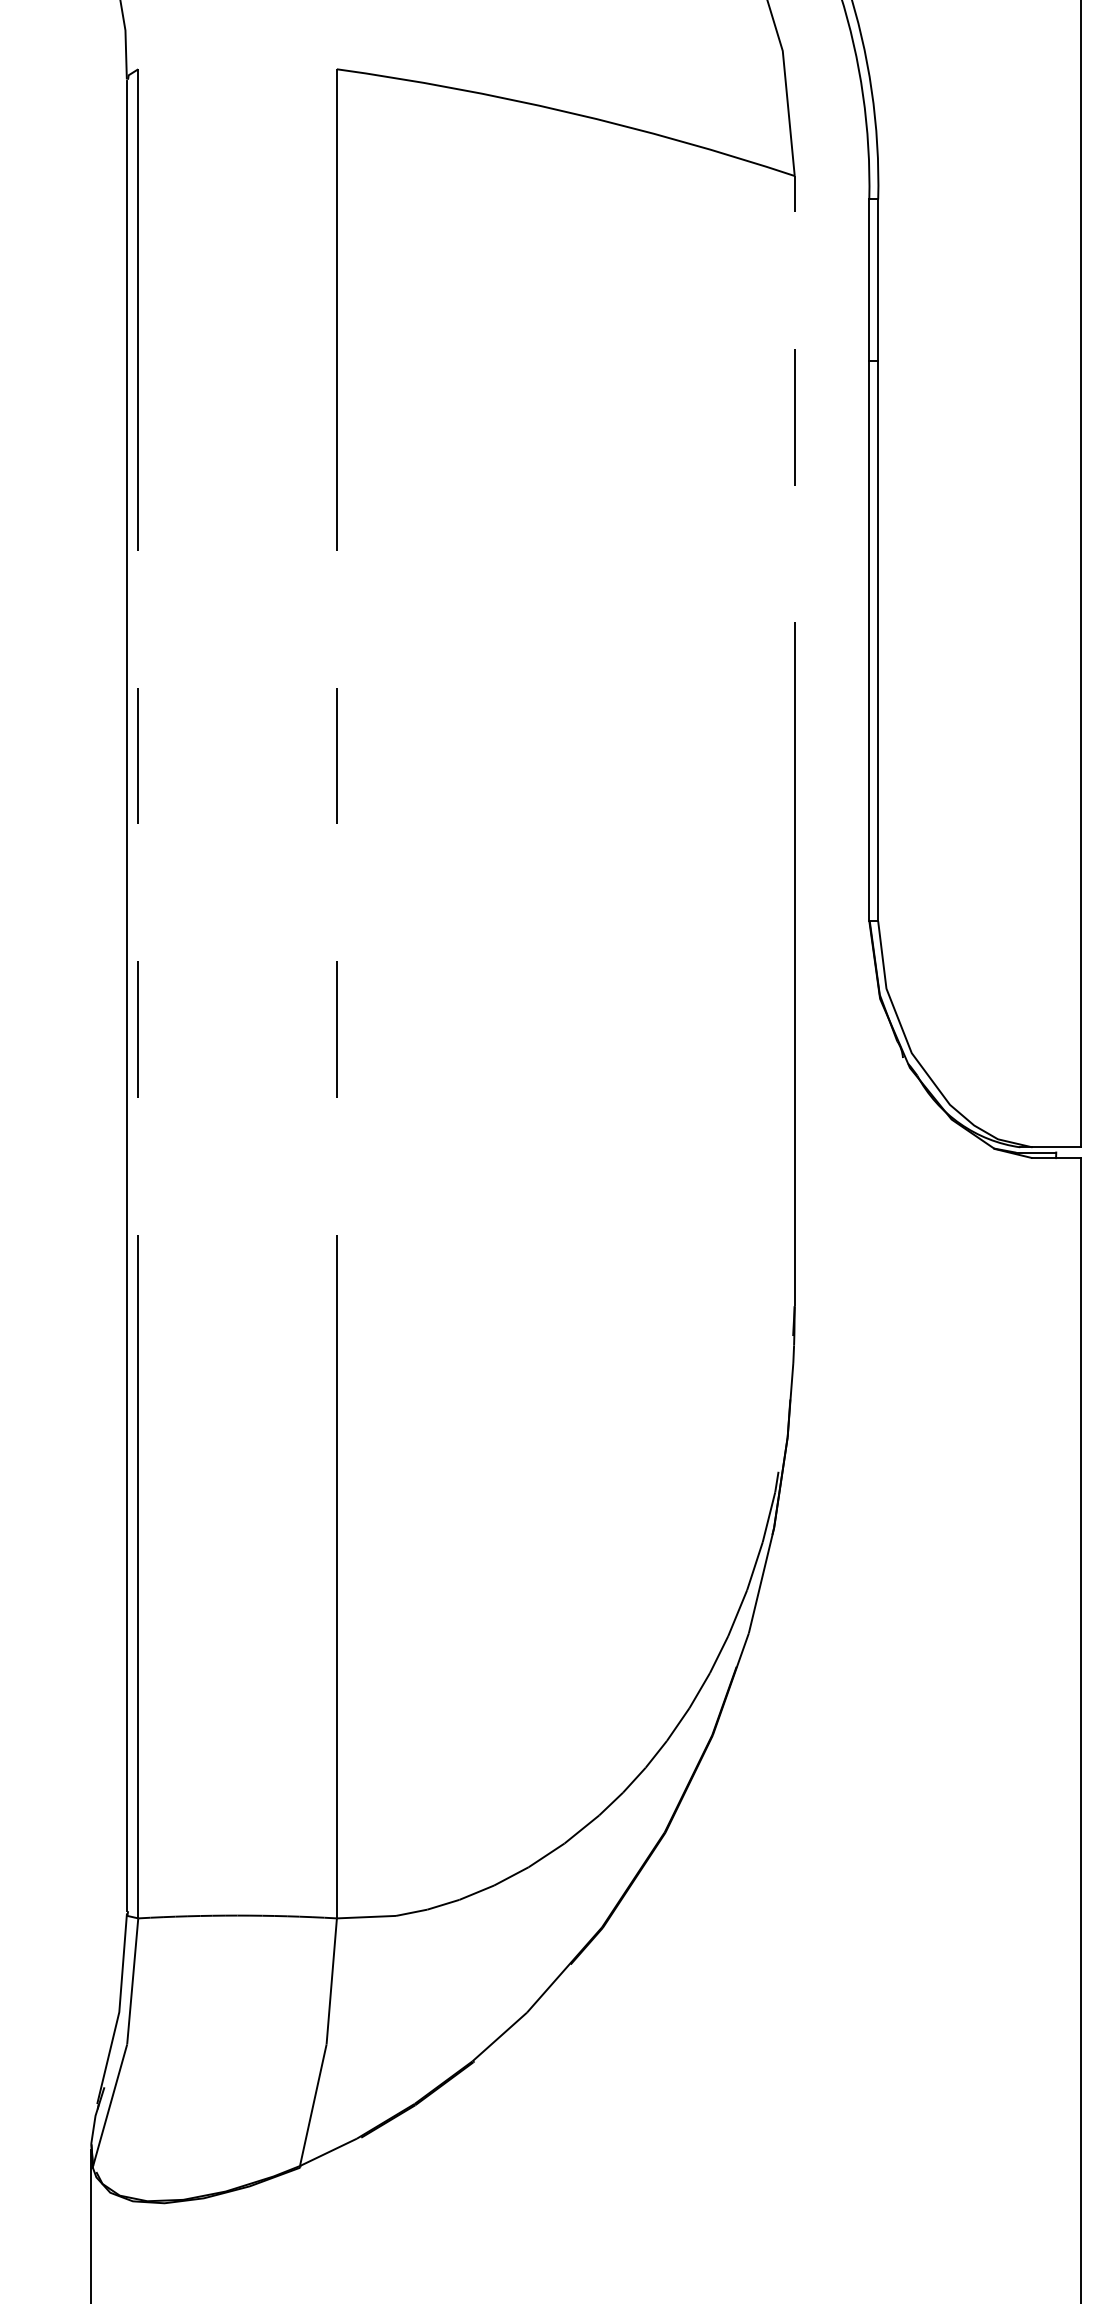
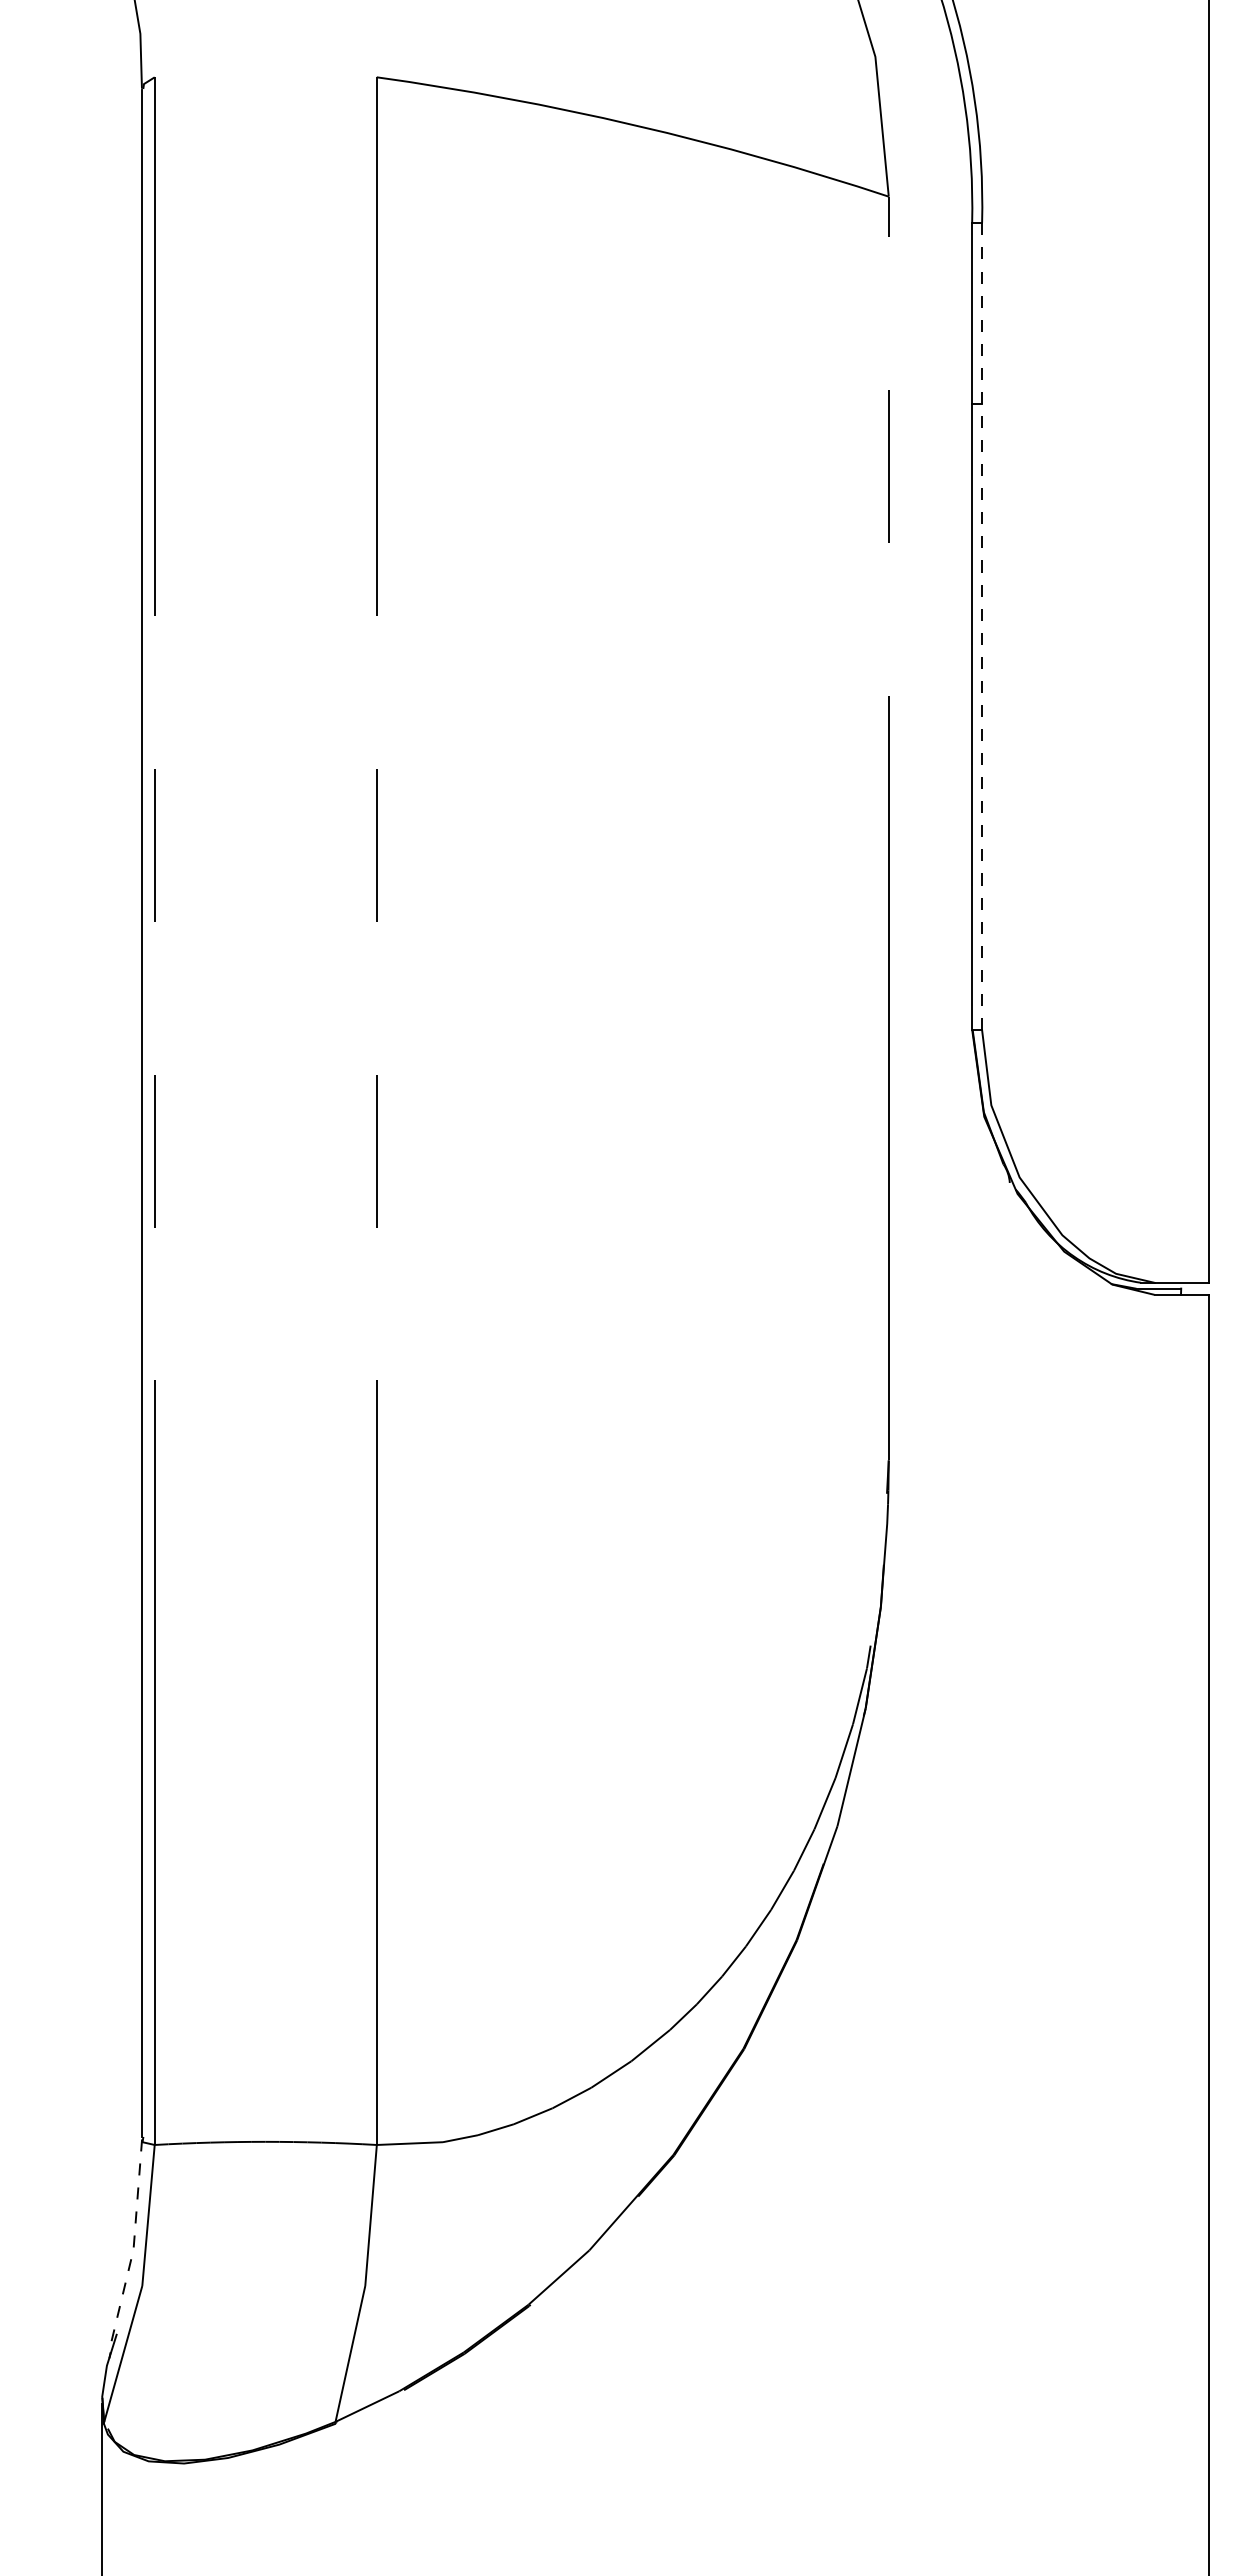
line: (878, 560) -> (982, 626), solid -> dashed
line: (119, 2010) -> (133, 2247), solid -> dashed

